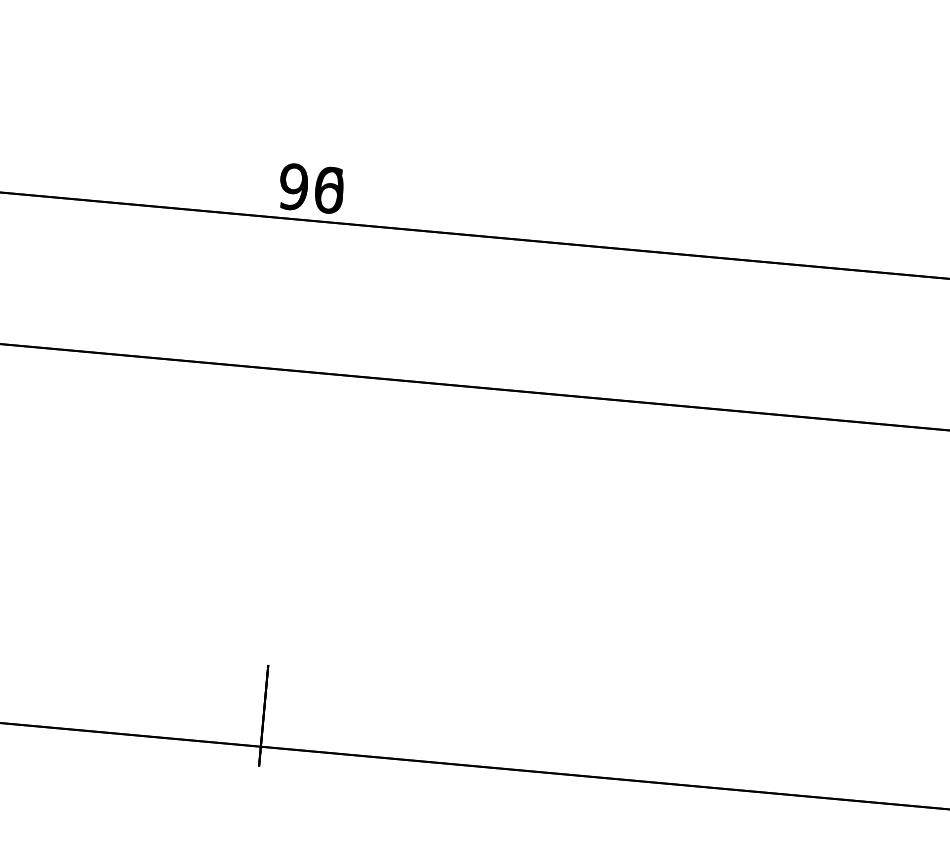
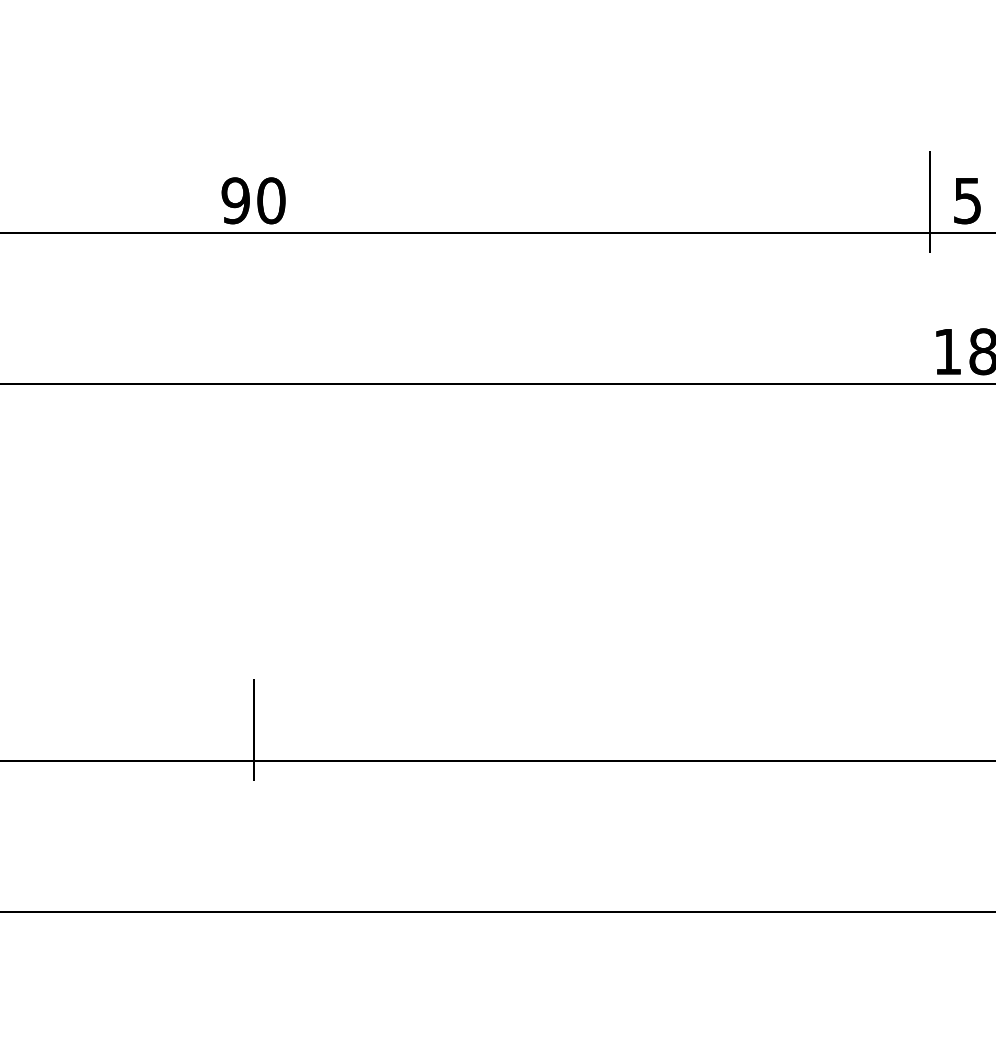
text: (329, 189) -> (271, 200), 96 -> 90

